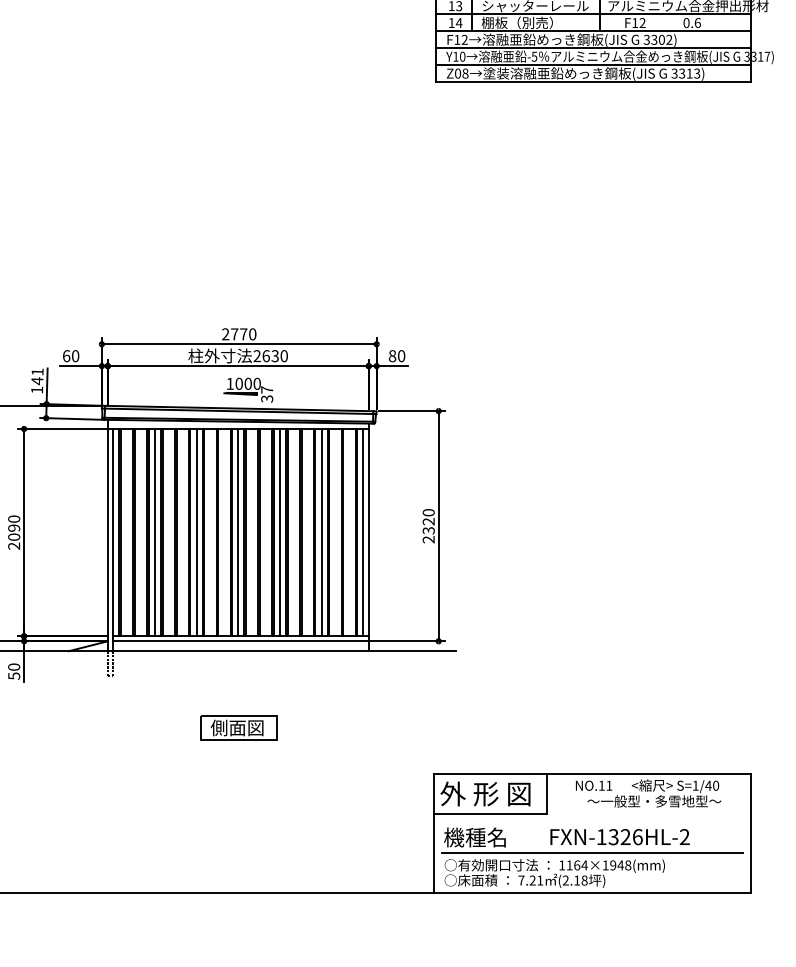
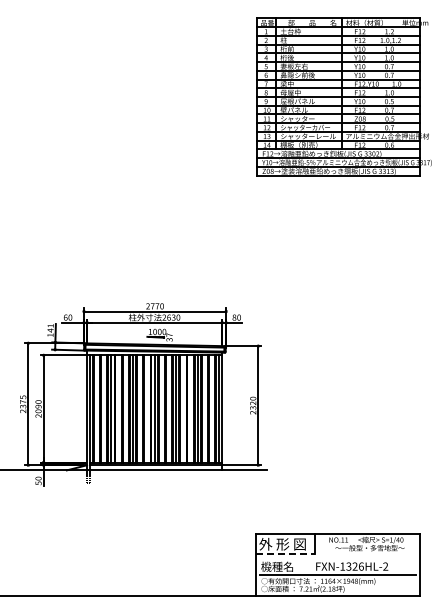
part: (238, 726) -> (154, 509), removed
line: (491, 813) -> (285, 554), solid -> dashed

